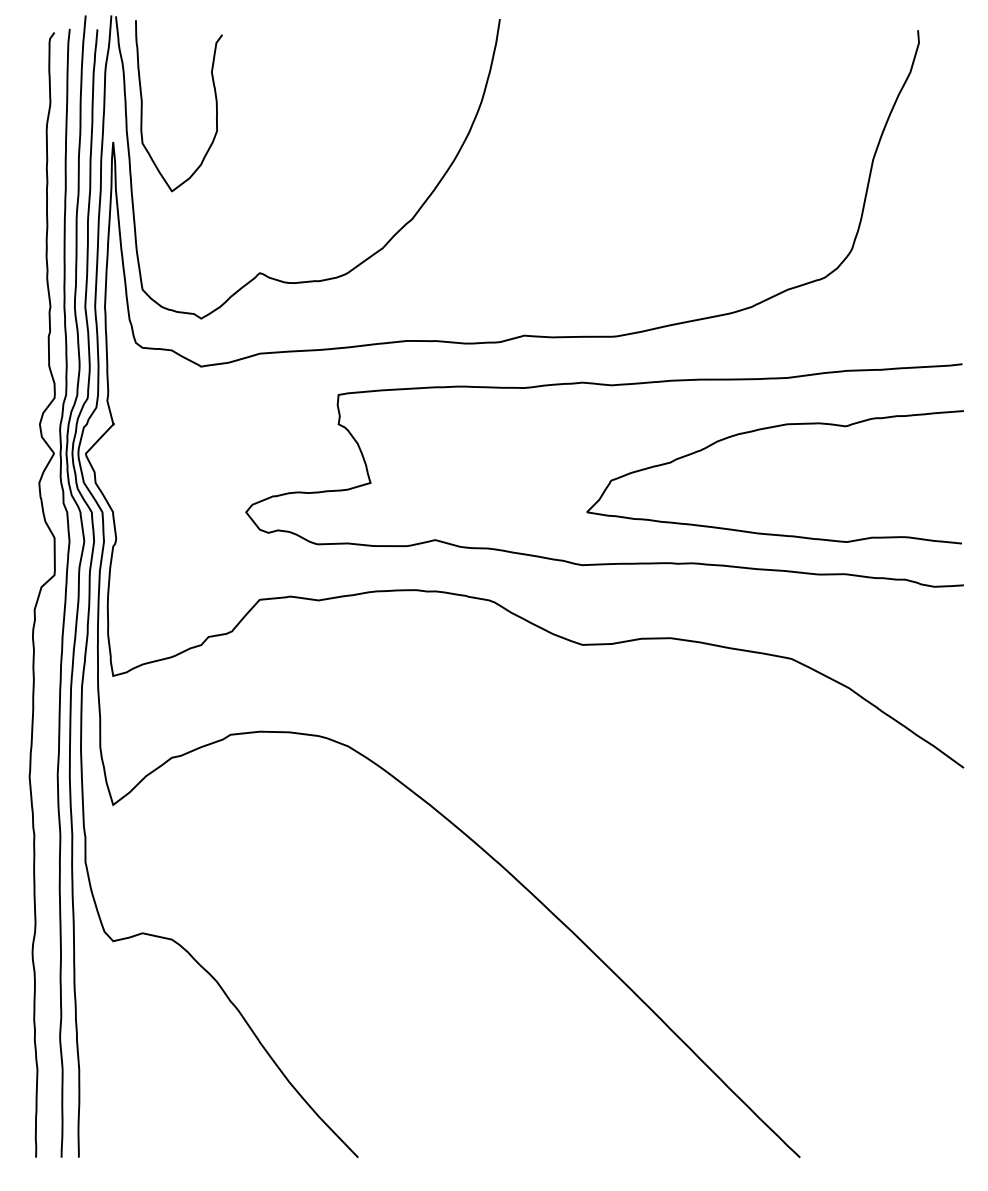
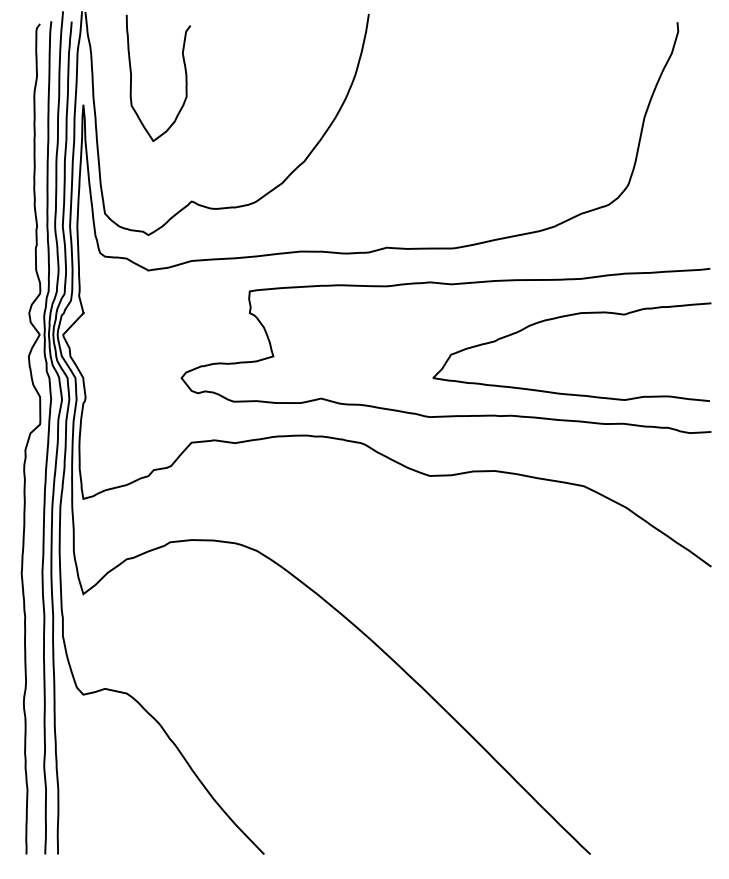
curve: (142, 106) -> (131, 78), moved

